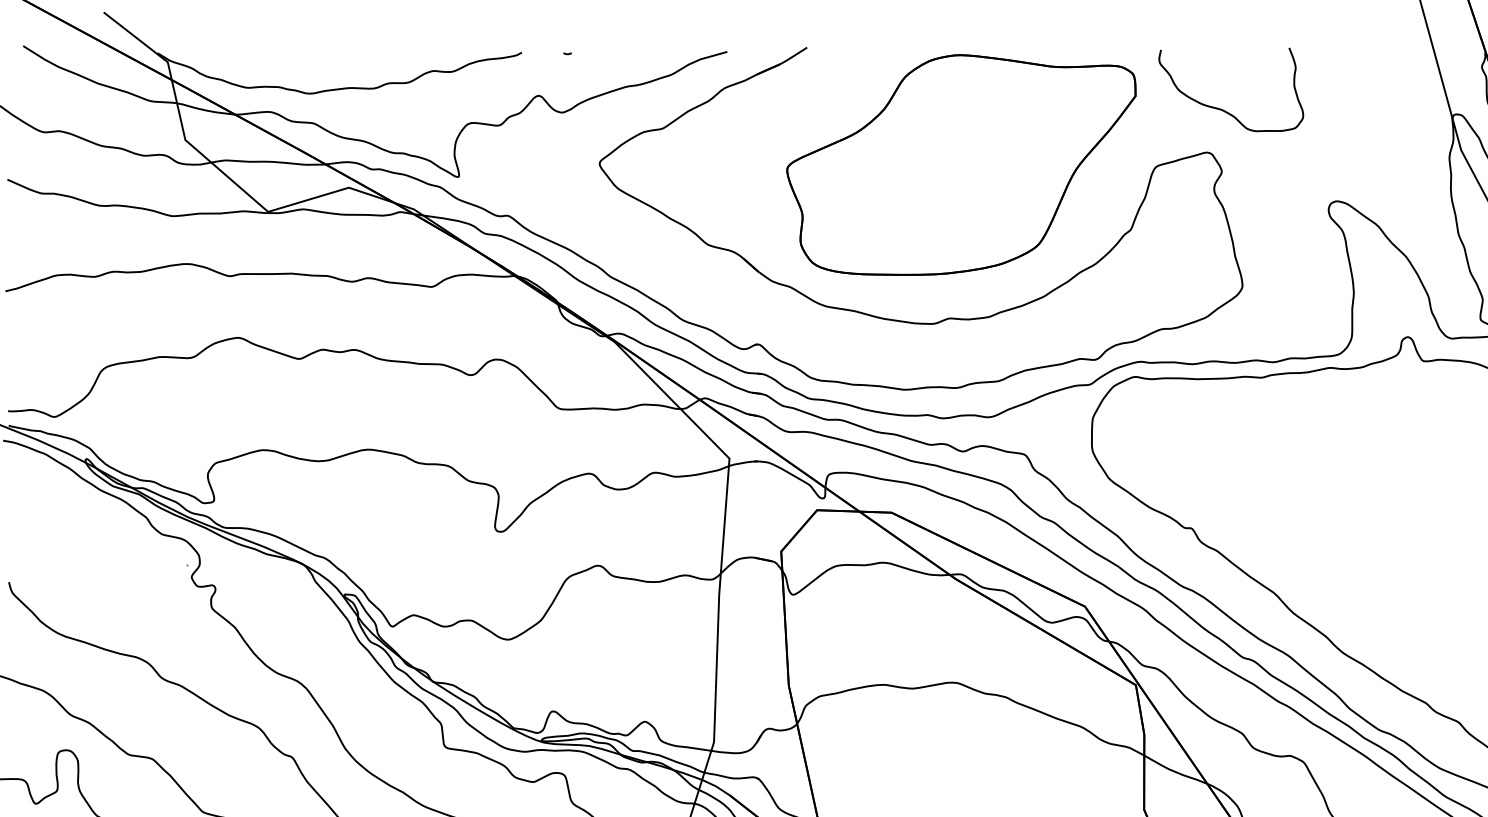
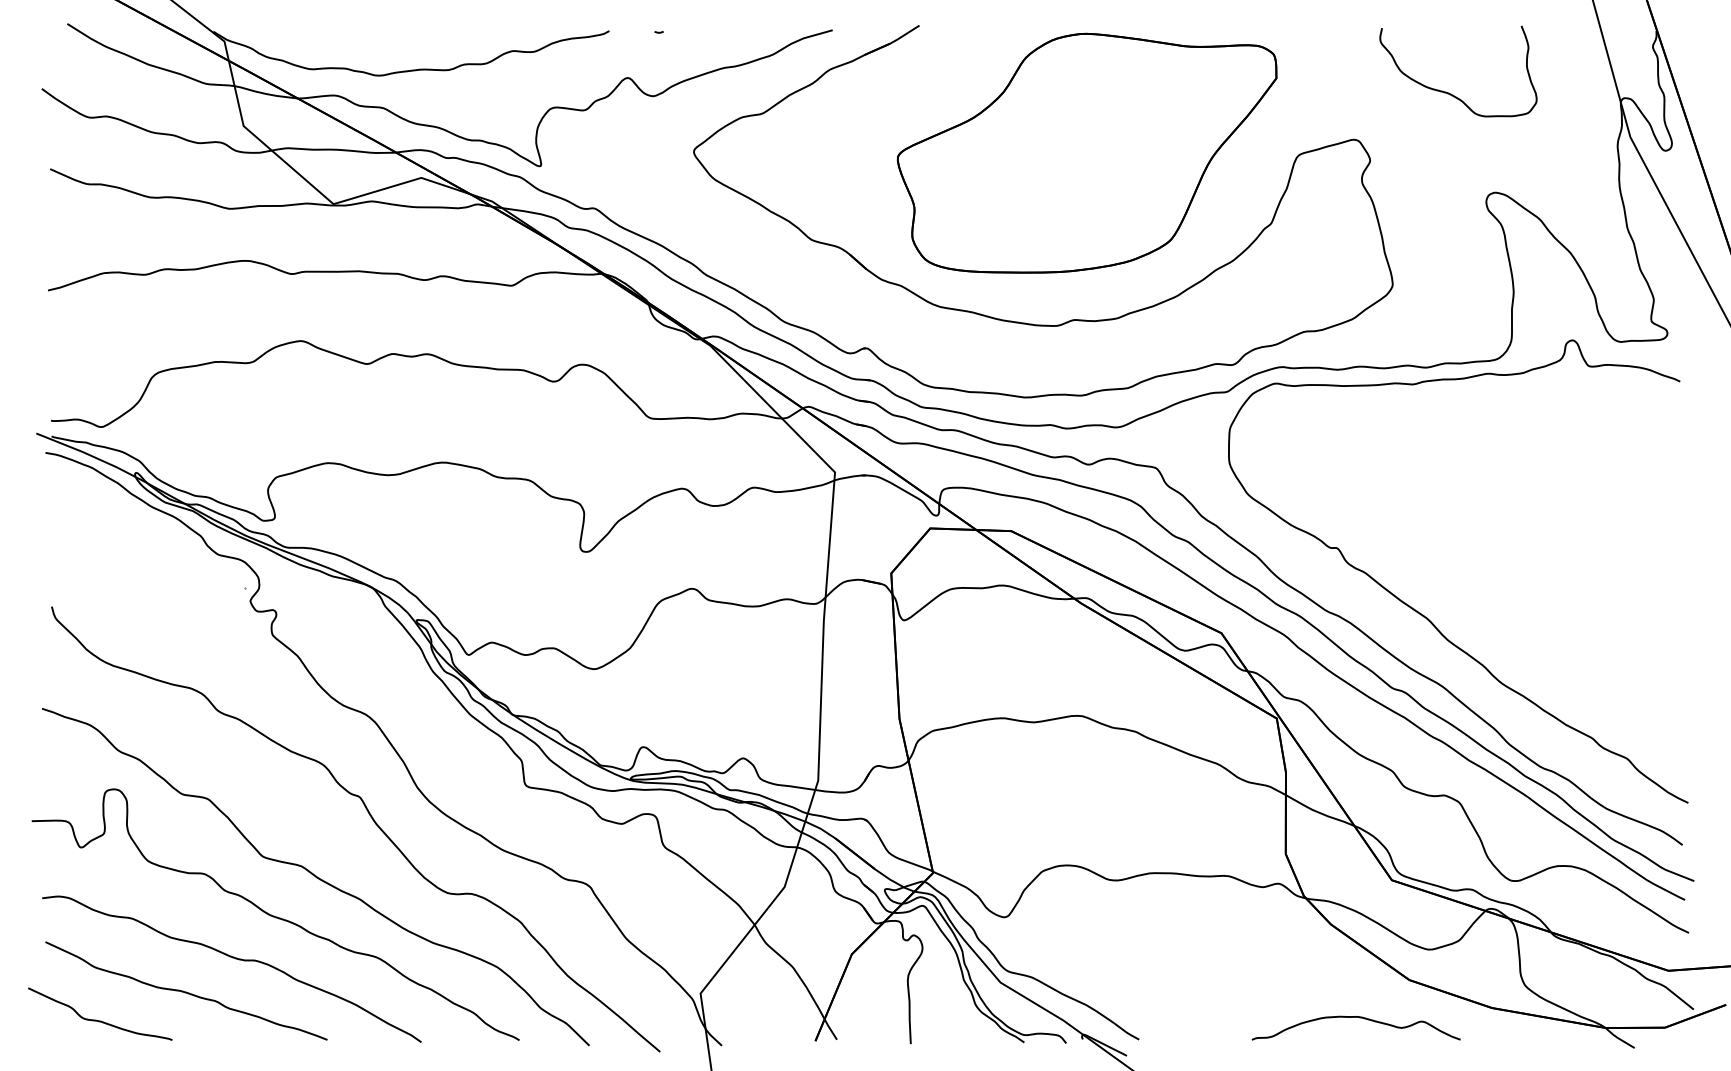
curve: (1224, 110) -> (1451, 93), moved

